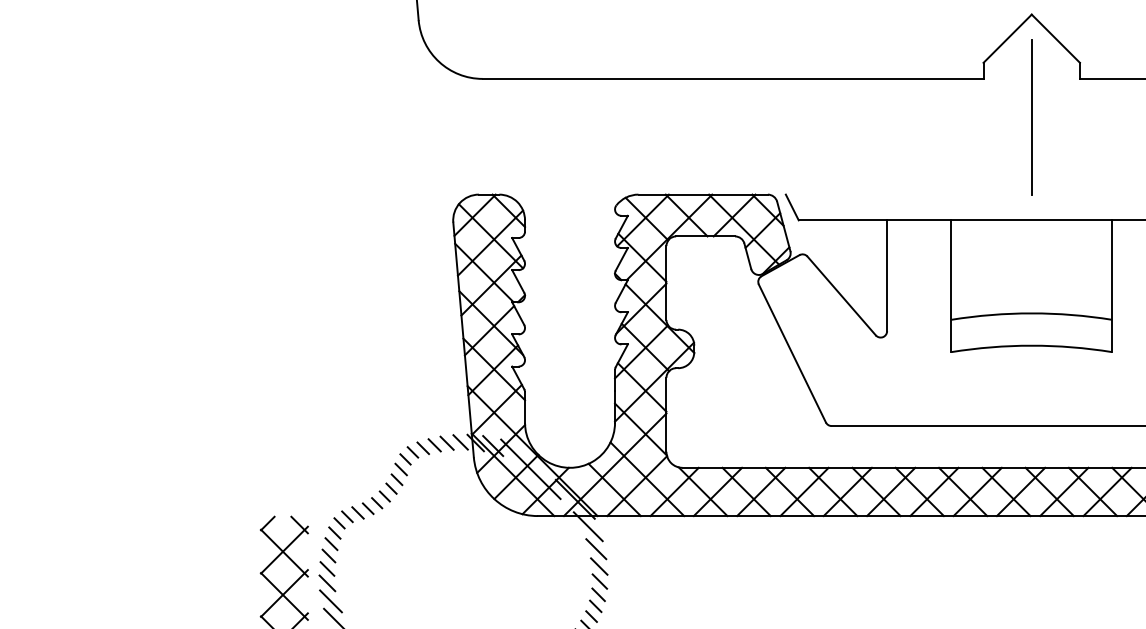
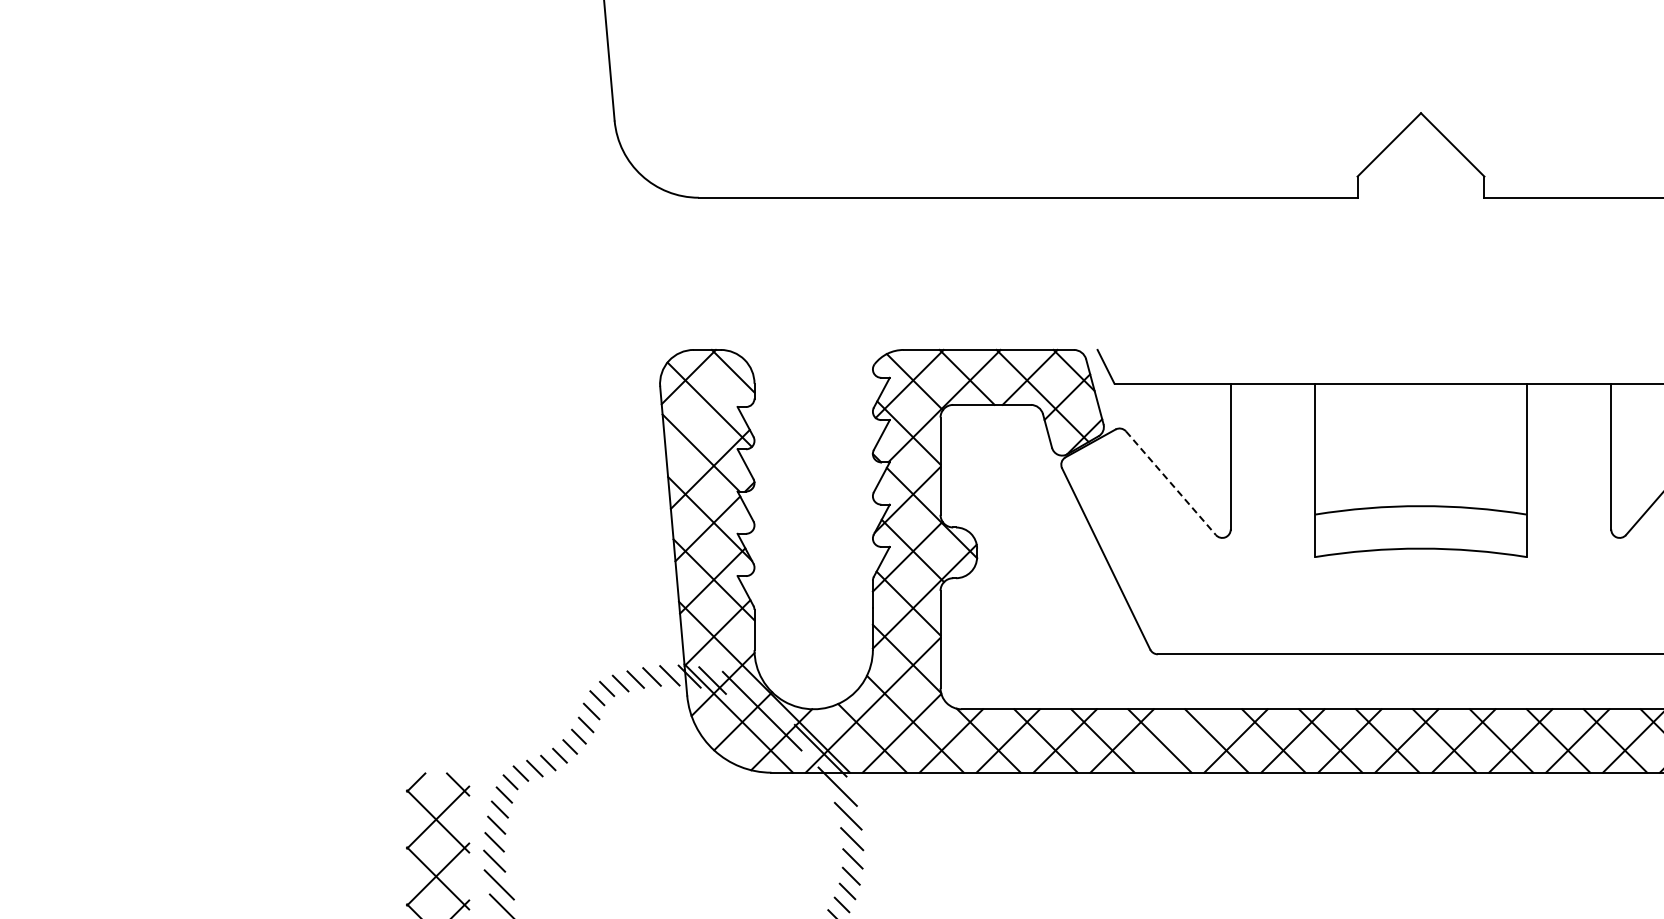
line: (1032, 116) -> (1421, 247), removed
line: (490, 242) -> (708, 413), removed
line: (841, 296) -> (1170, 483), solid -> dashed
line: (847, 491) -> (1178, 740), removed

